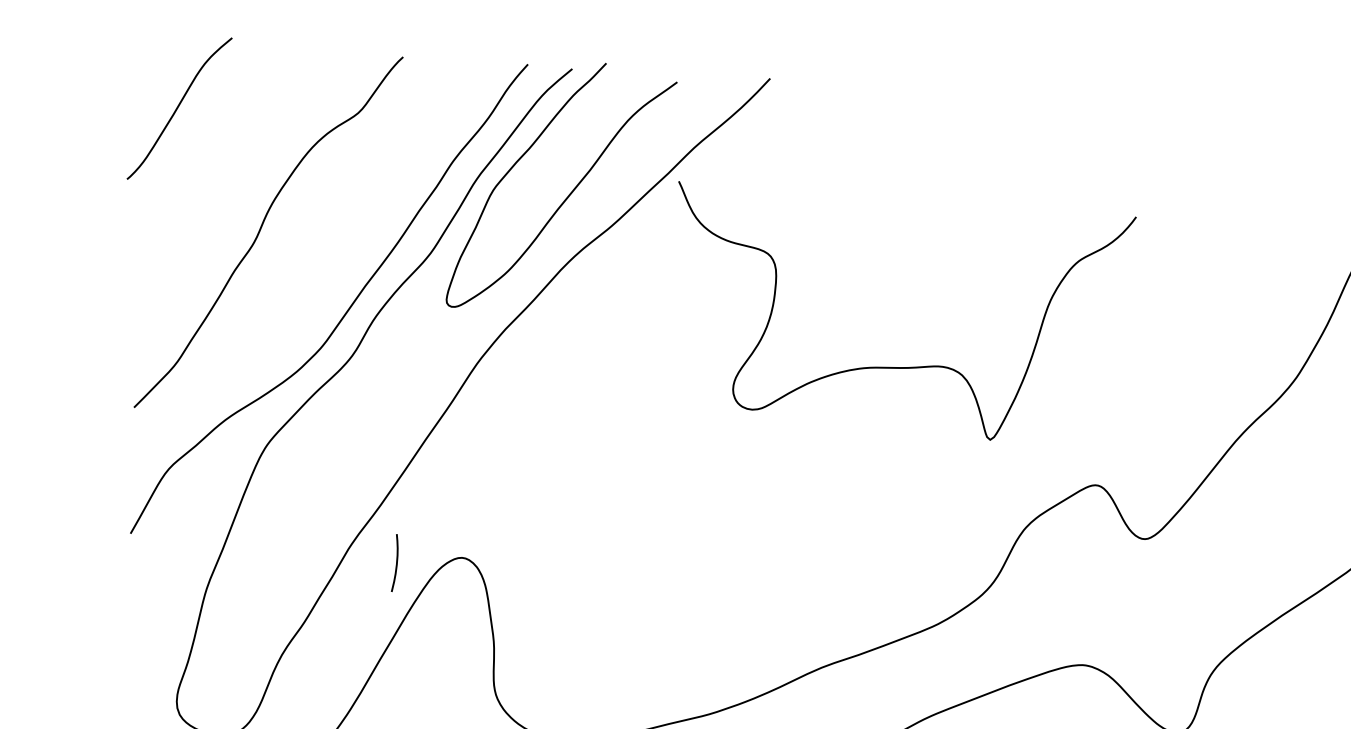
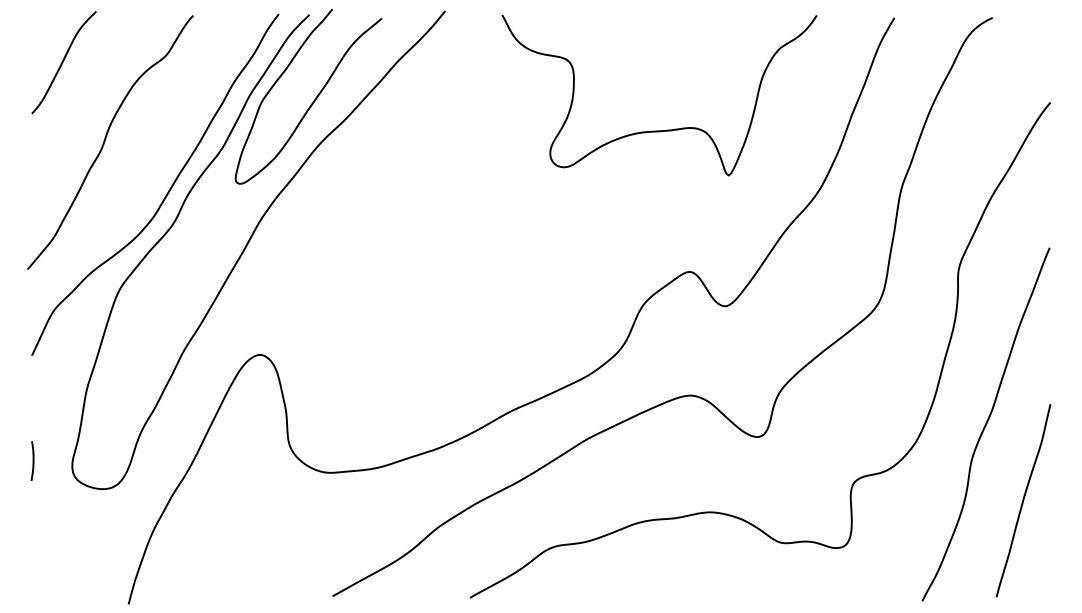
curve: (178, 108) -> (63, 62), moved
curve: (904, 366) -> (666, 129), moved
curve: (395, 562) -> (32, 460), moved

